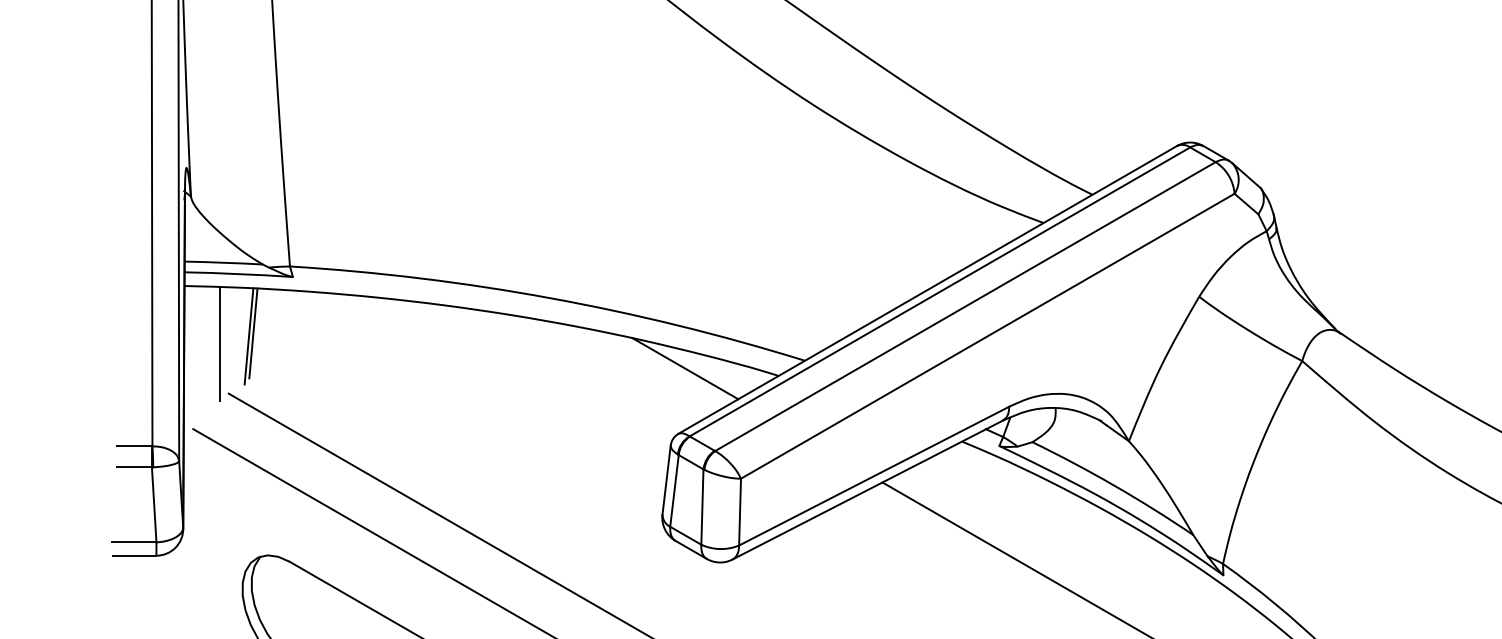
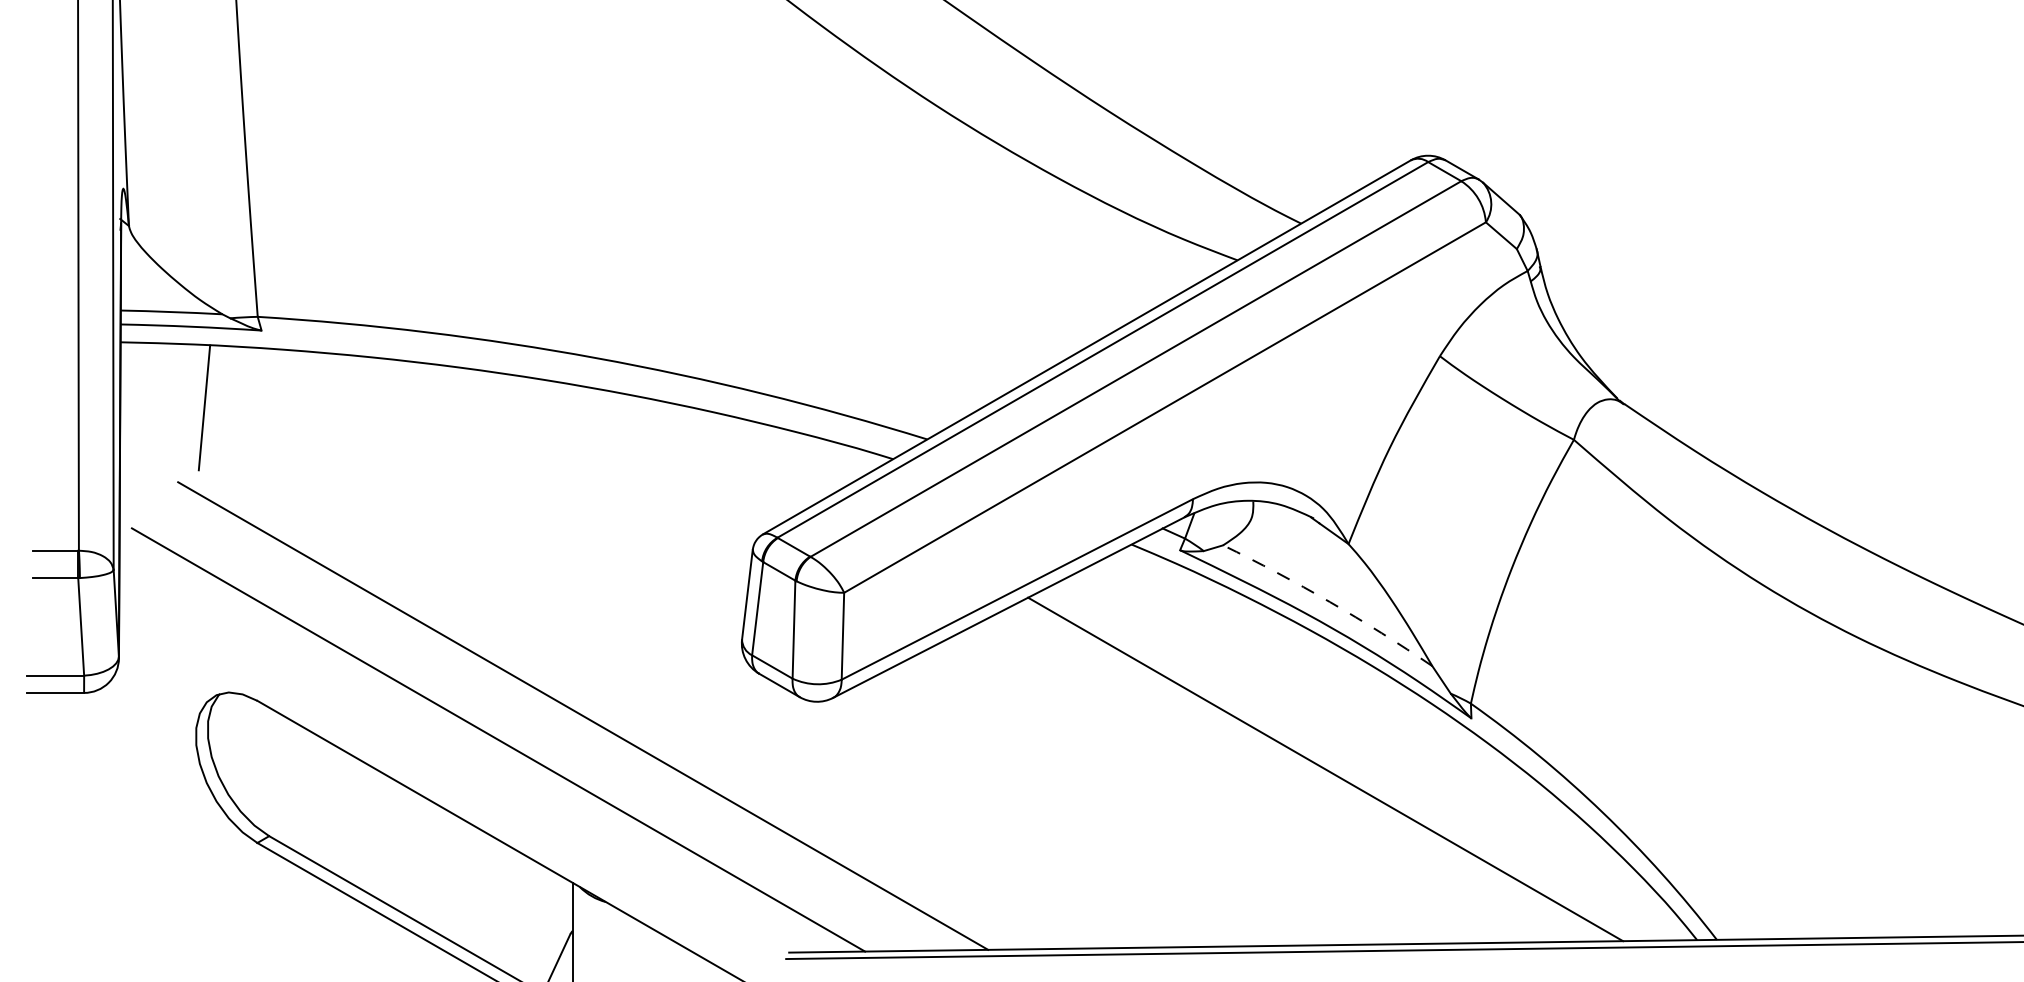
line: (252, 333) -> (209, 403), removed
line: (219, 343) -> (166, 417), removed
line: (685, 368) -> (771, 449), removed
arc: (1114, 486) -> (1329, 602), solid -> dashed

